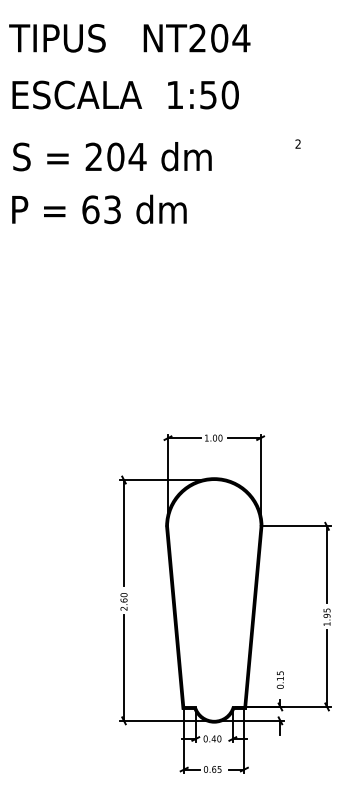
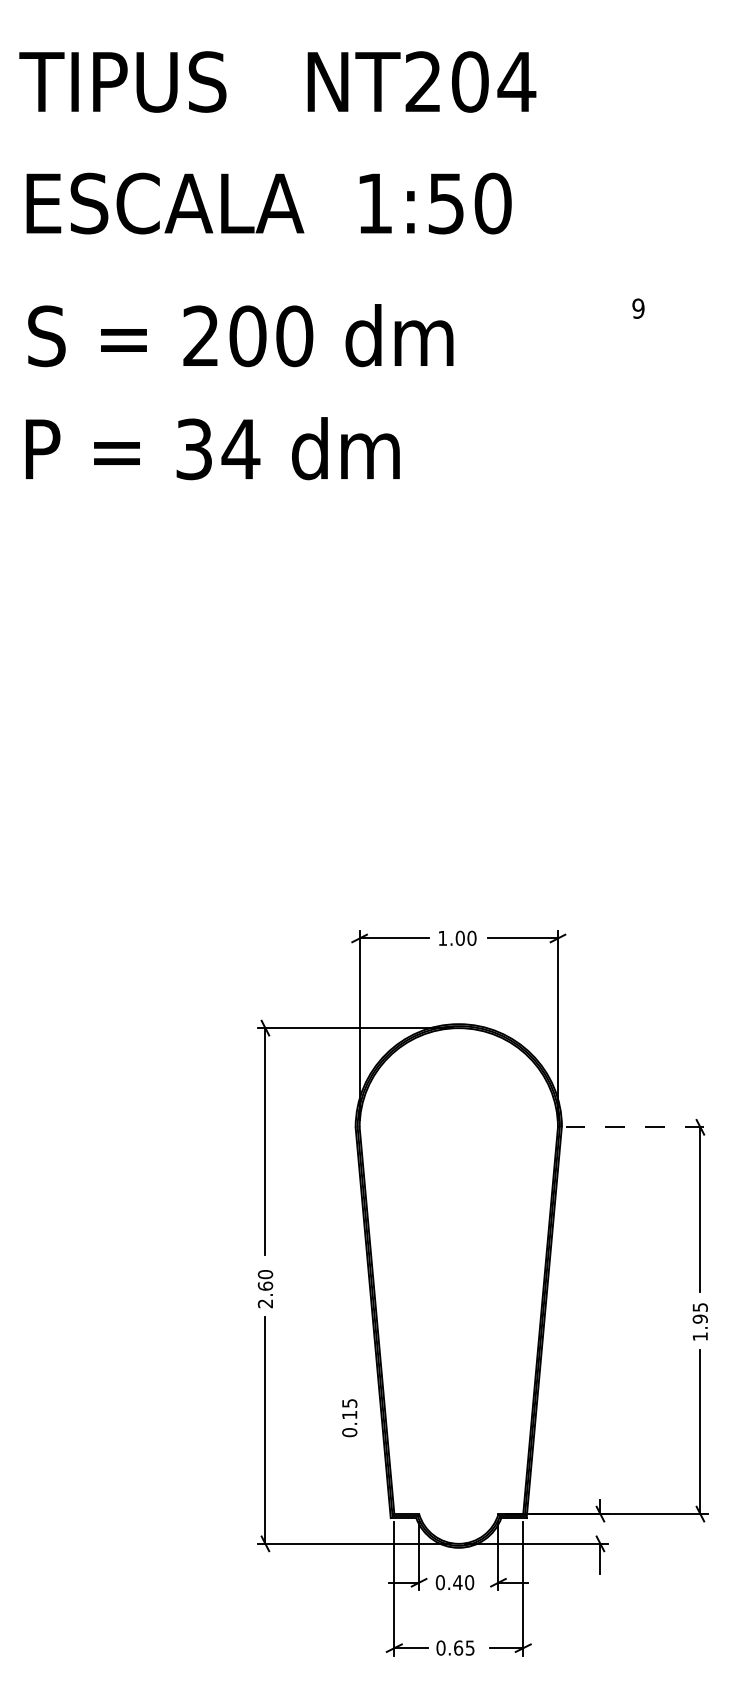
text: (297, 143) -> (637, 307), 2 -> 9
text: (137, 156) -> (294, 335), 204 -> 200
text: (101, 209) -> (217, 448), 63 -> 34
line: (297, 526) -> (637, 1127), solid -> dashed
text: (279, 679) -> (347, 1416), moved

